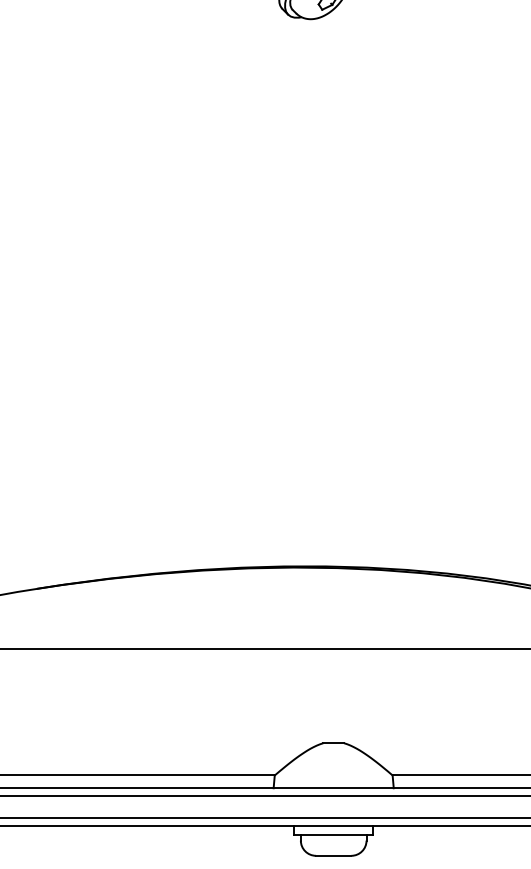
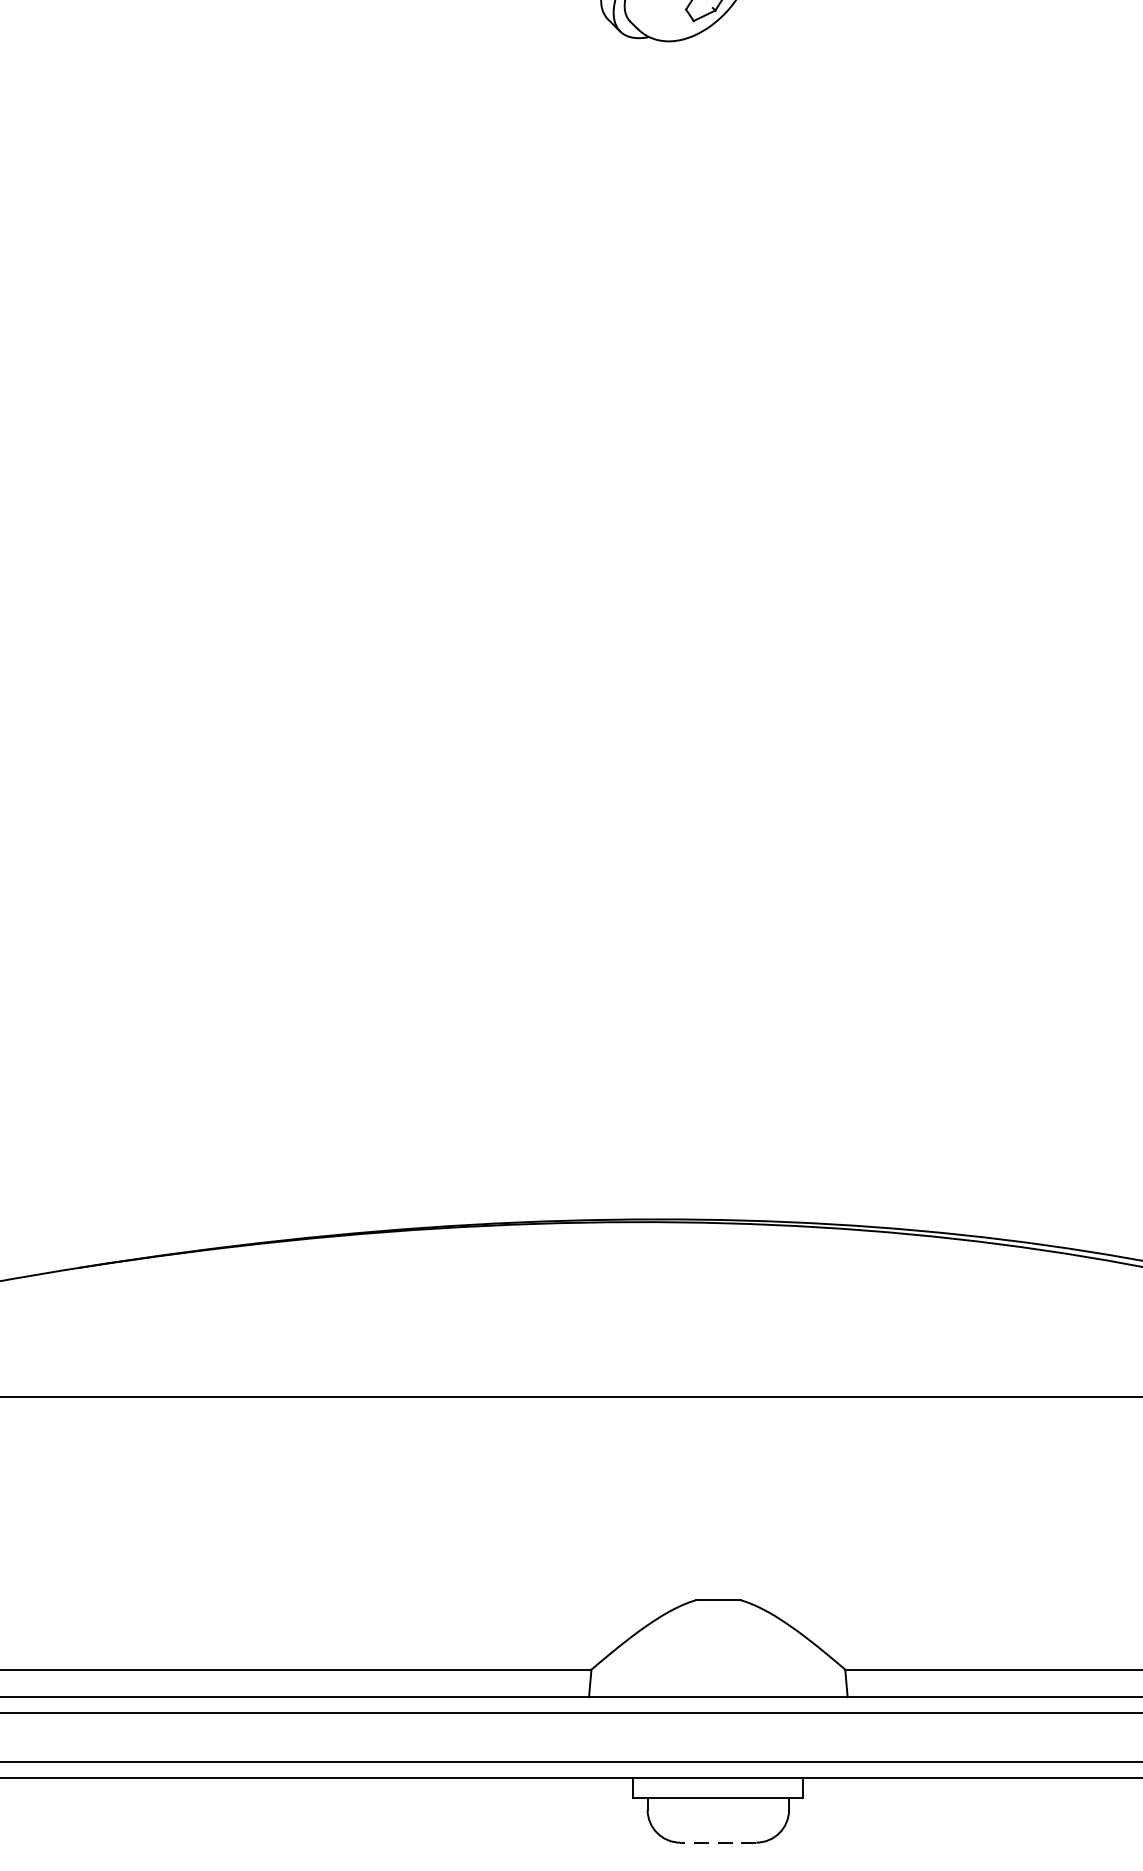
line: (333, 855) -> (717, 1841), solid -> dashed

